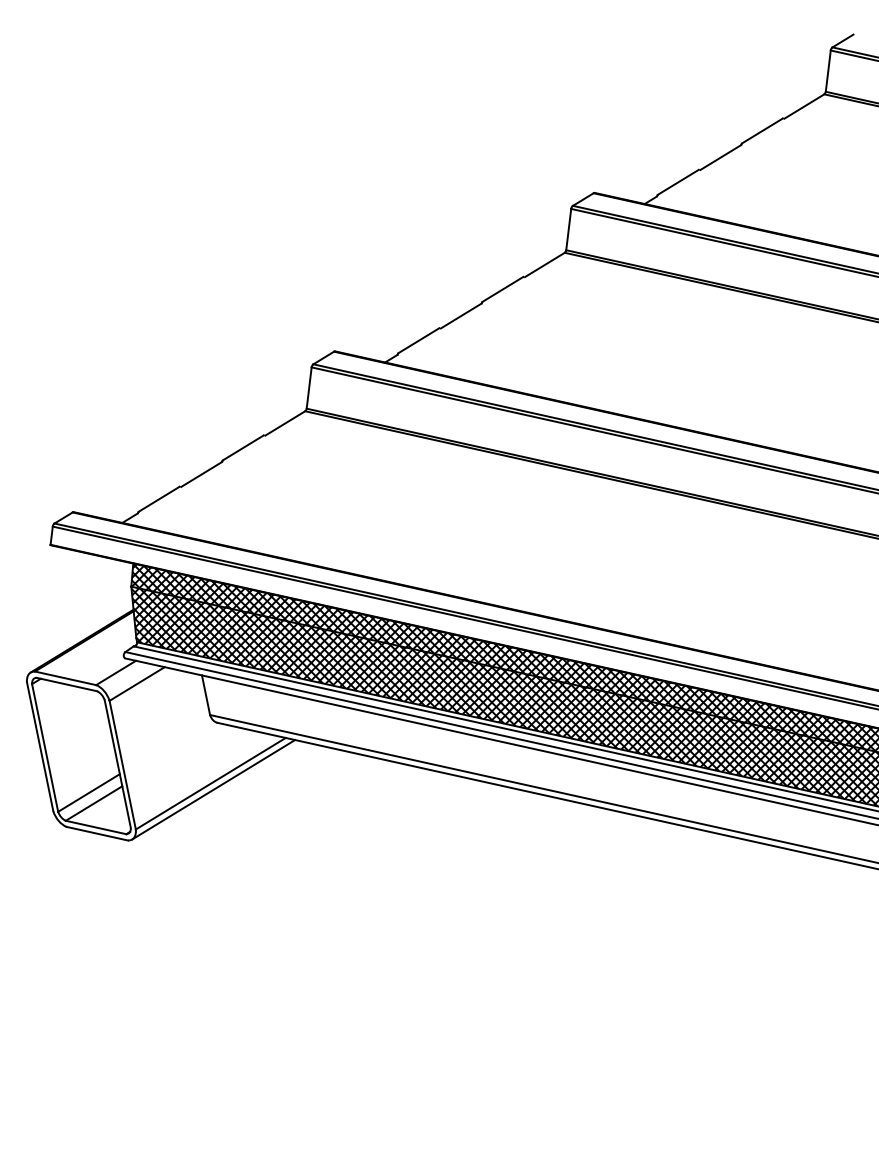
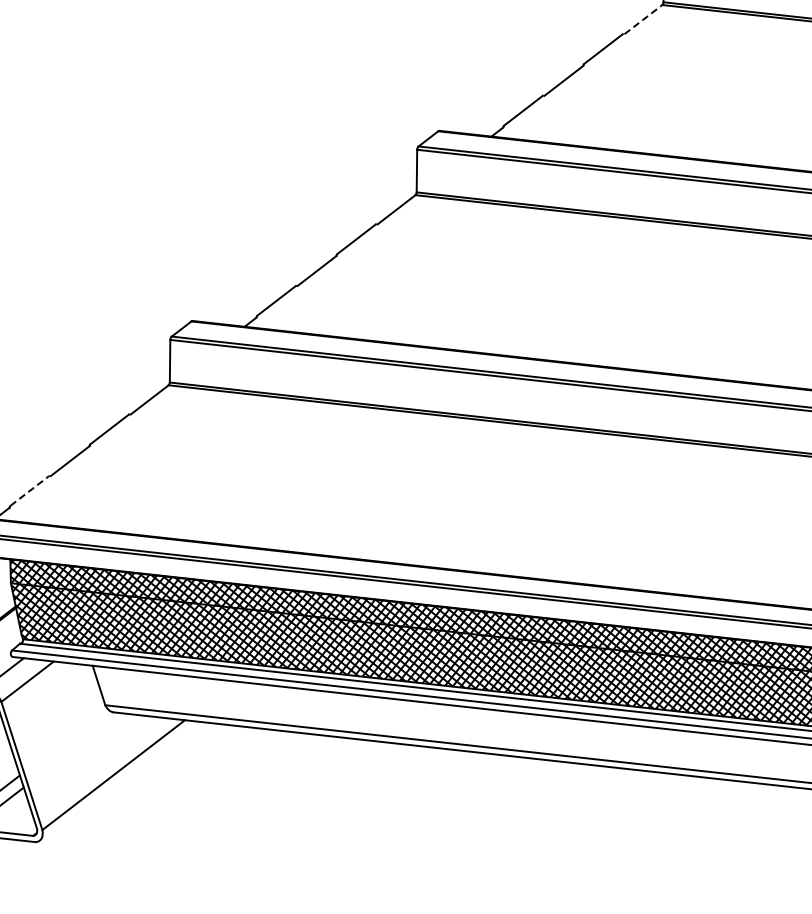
line: (804, 106) -> (643, 19), solid -> dashed
line: (159, 499) -> (29, 491), solid -> dashed
line: (213, 789) -> (117, 780), removed

